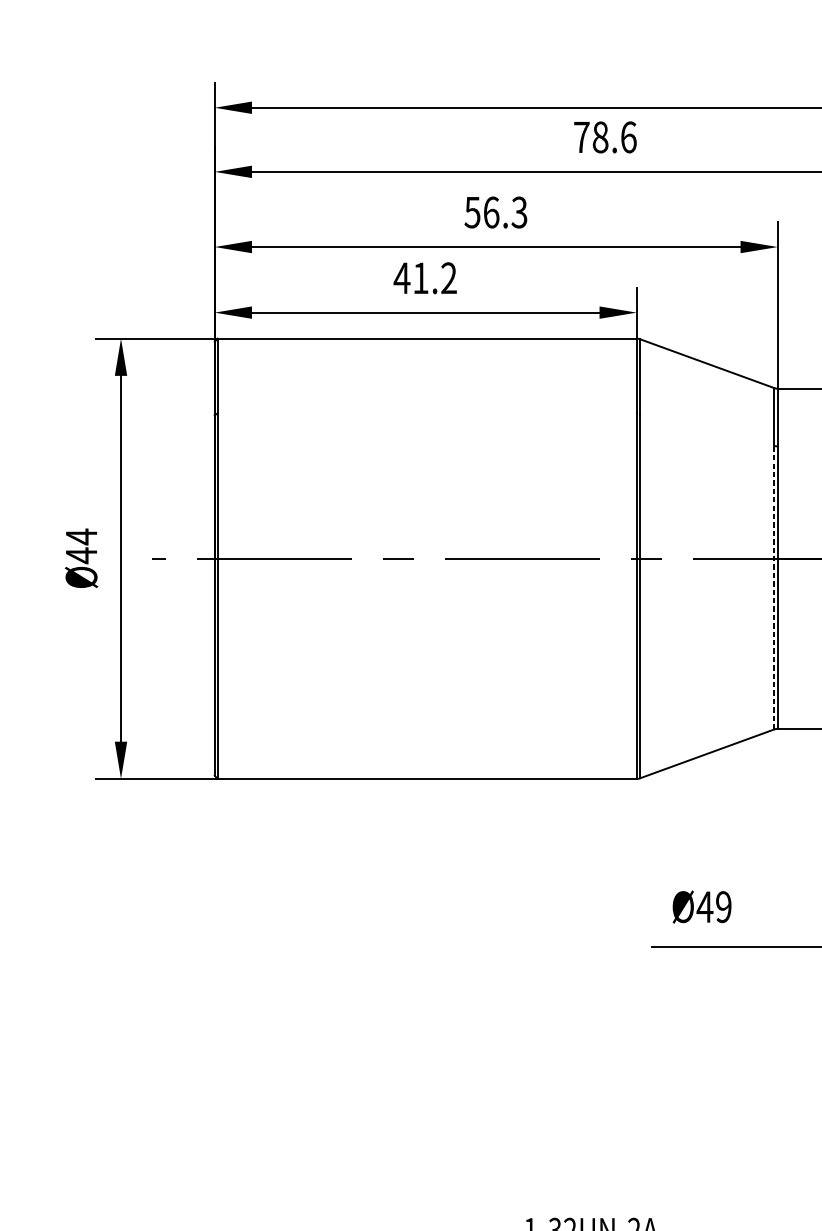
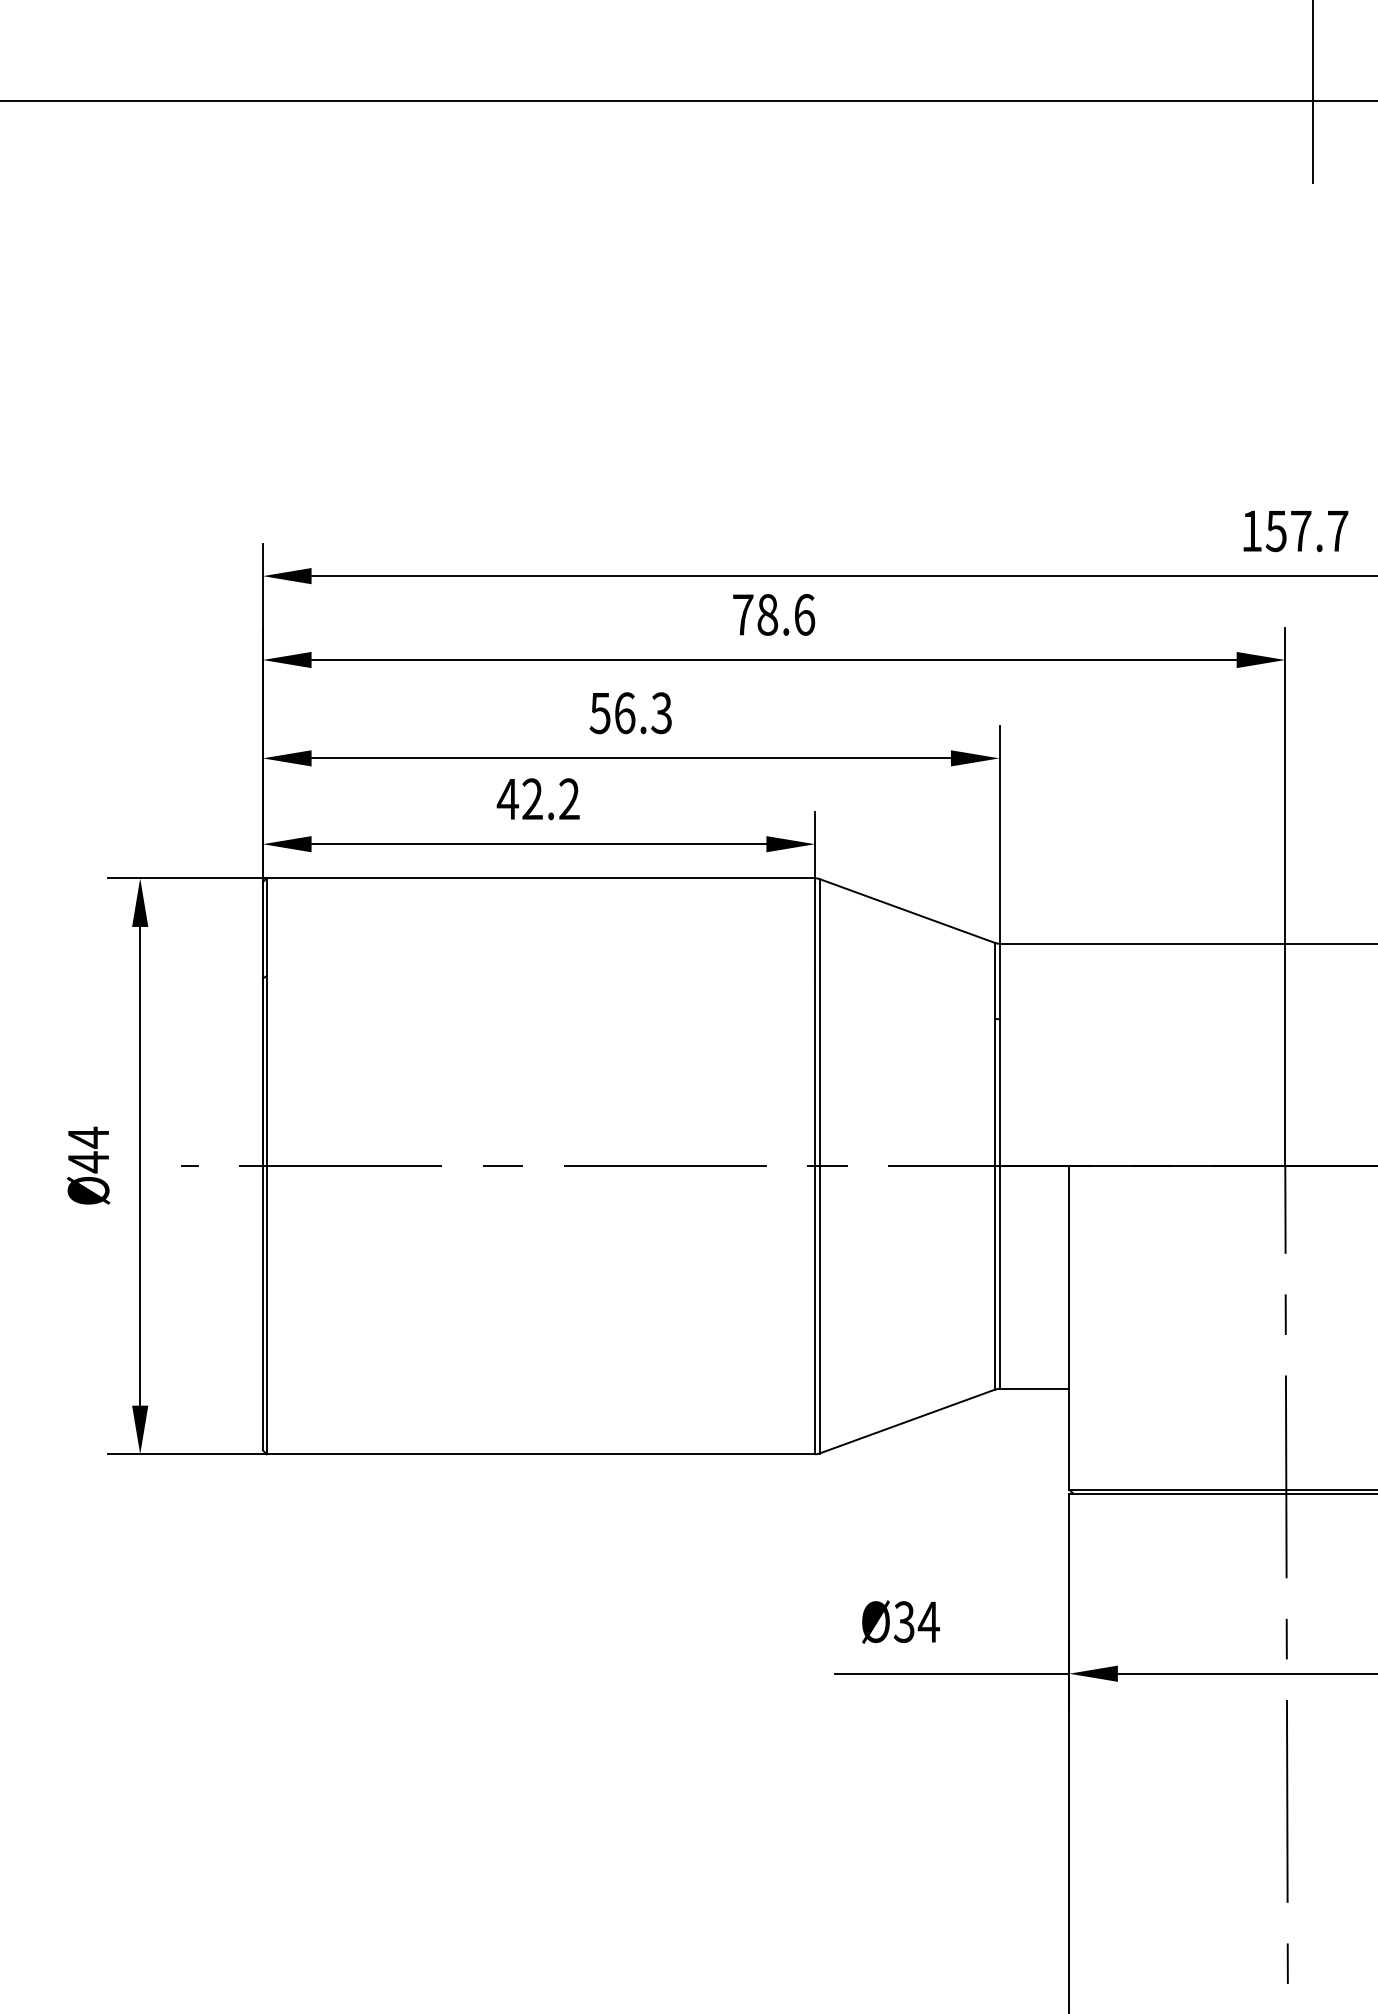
text: (420, 277) -> (532, 798), 41.2 -> 42.2
line: (774, 587) -> (995, 1203), dashed -> solid
text: (714, 907) -> (916, 1622), Ø49 -> Ø34

